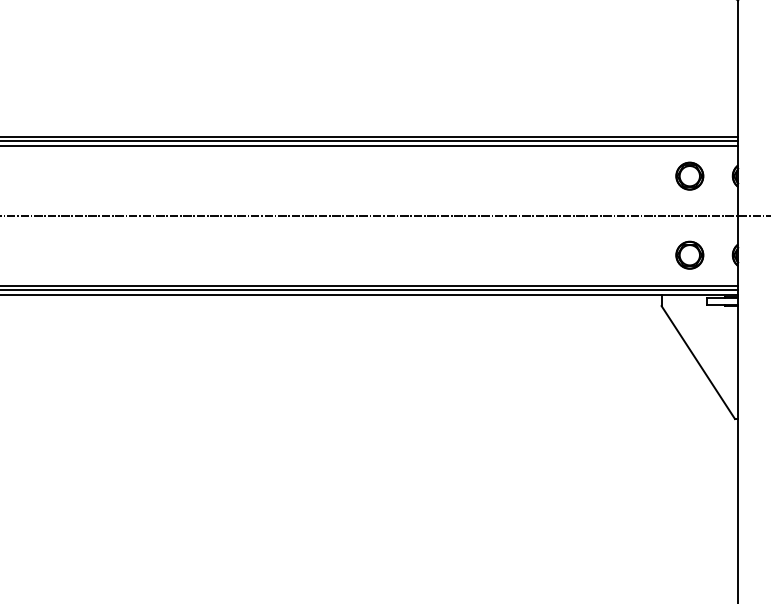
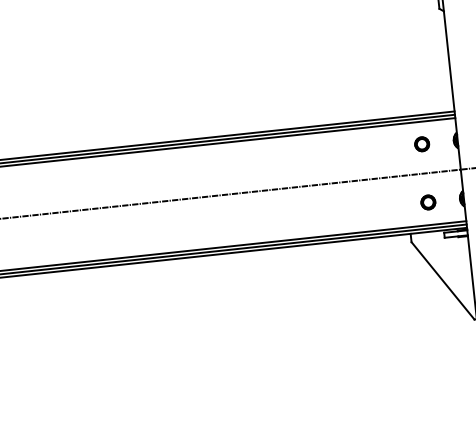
part: (689, 175) -> (421, 143), size x0.7
part: (689, 254) -> (428, 202), size x0.7

